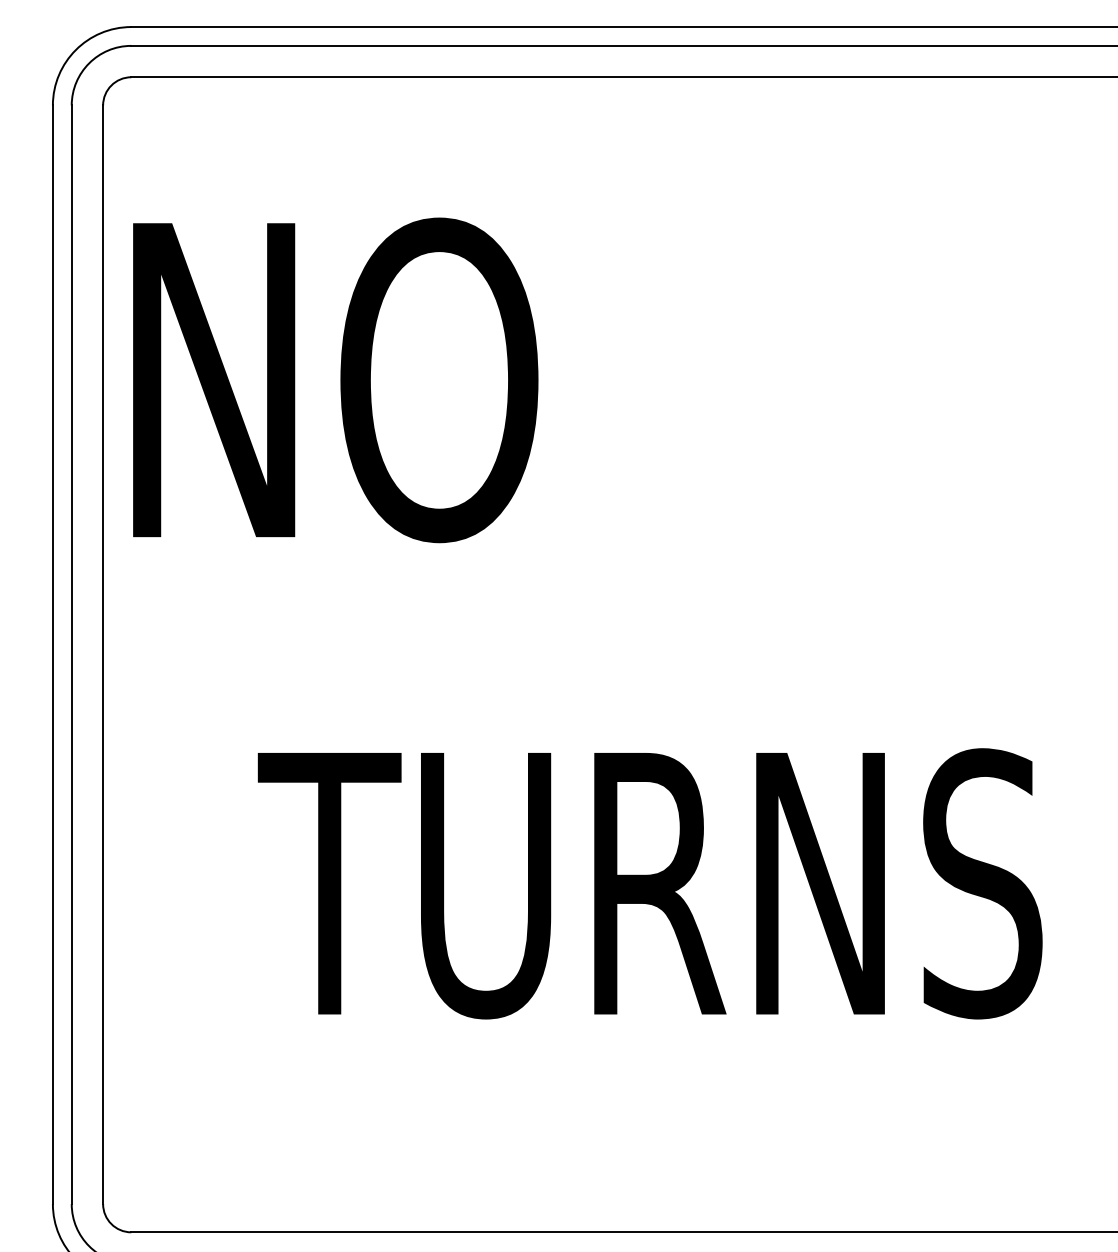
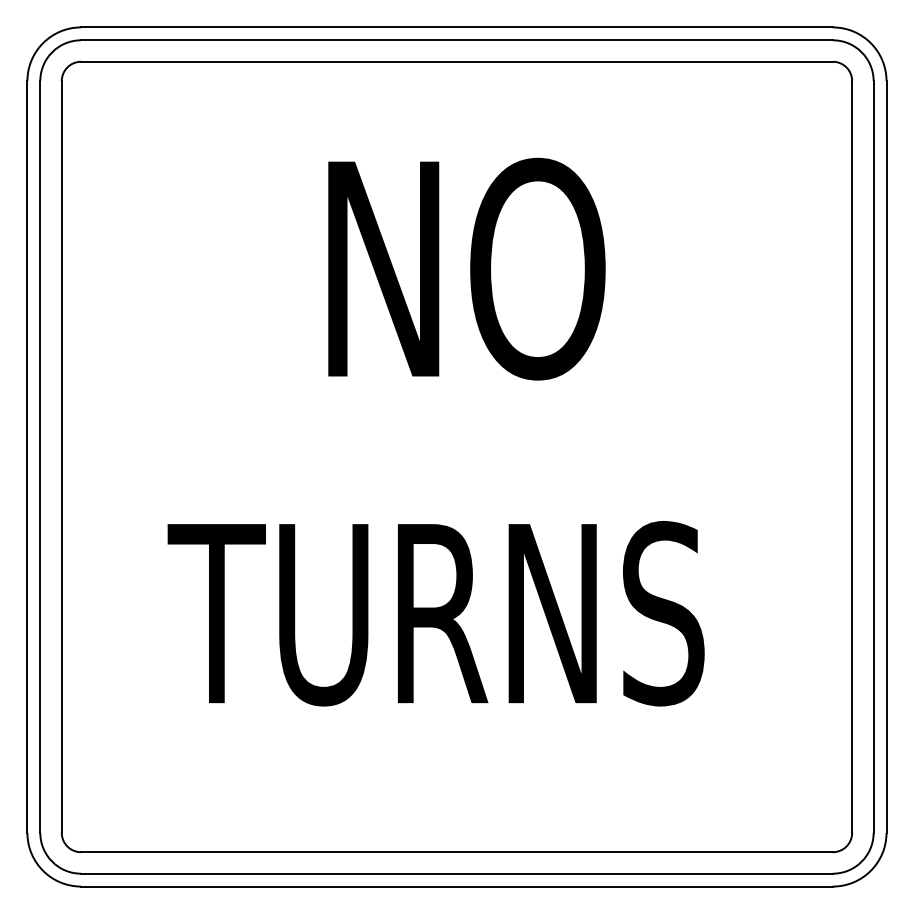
text: (335, 379) -> (466, 268), moved

